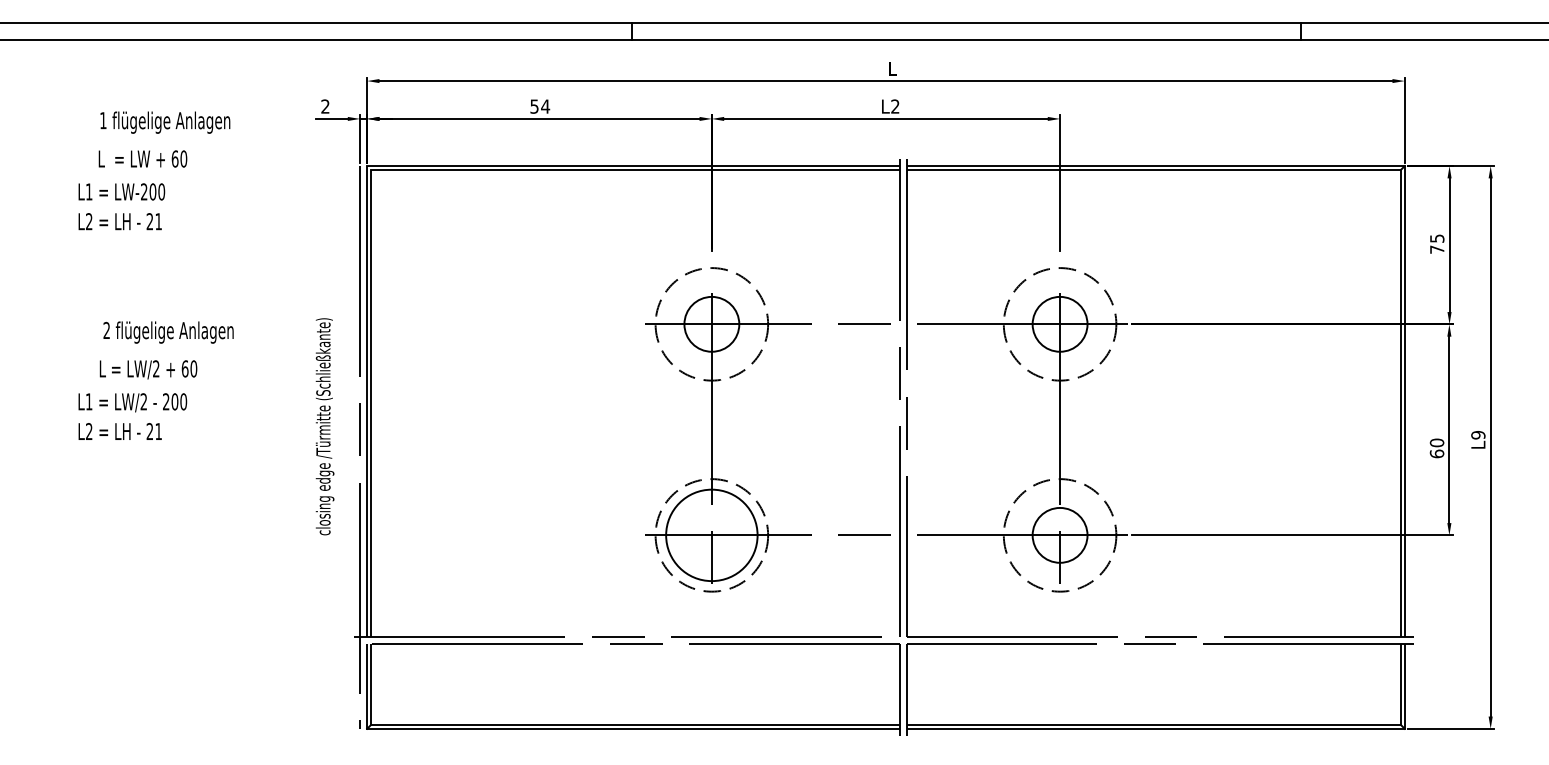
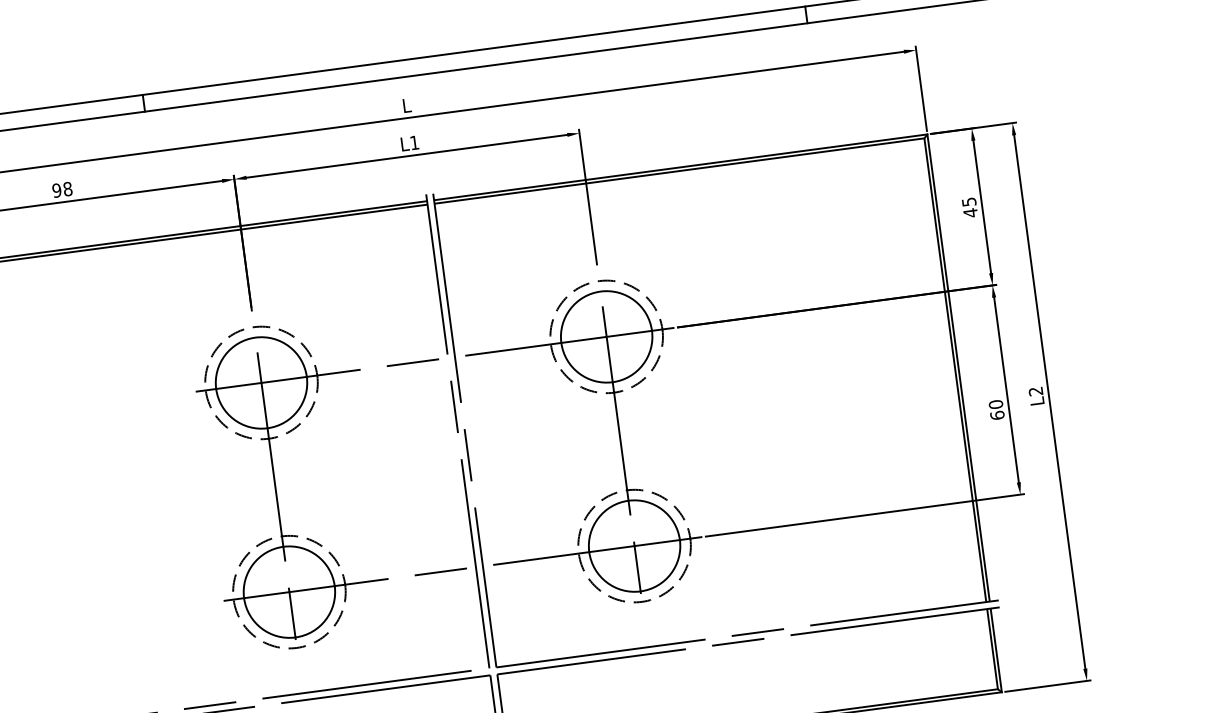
text: (540, 106) -> (62, 189), 54 -> 98
text: (895, 106) -> (414, 142), L2 -> L1
text: (1437, 249) -> (970, 212), 75 -> 45
circle: (711, 324) -> (261, 383), size x1.67
circle: (1059, 324) -> (606, 337), size x1.67
text: (1478, 435) -> (1036, 391), L9 -> L2
circle: (1059, 535) -> (634, 546), size x1.67

